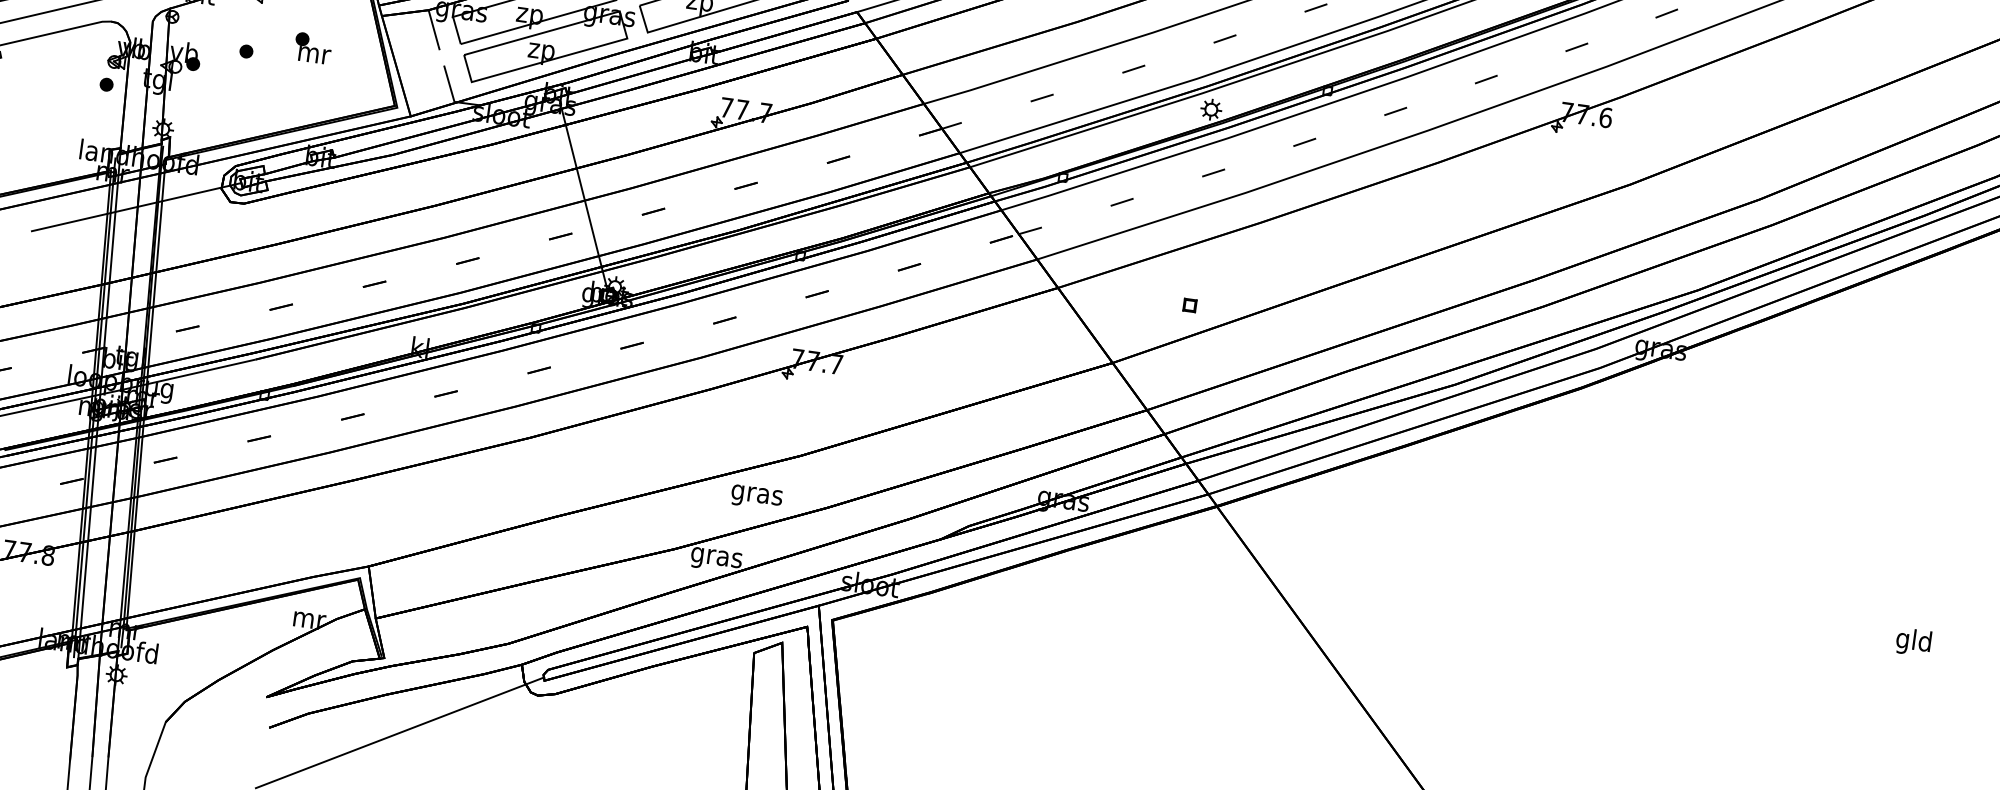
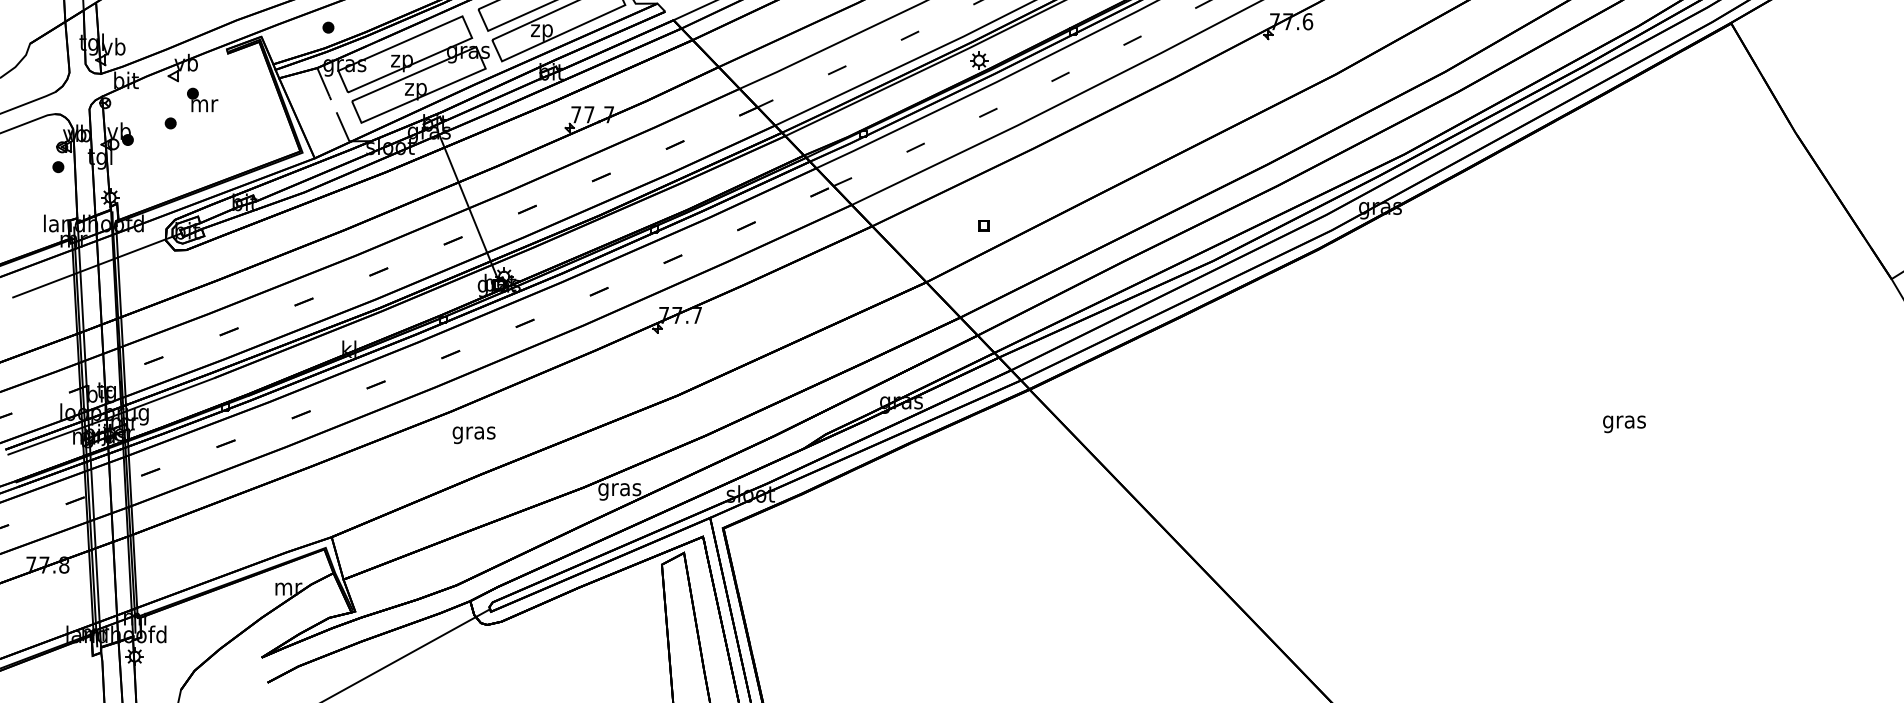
part: (312, 47) -> (202, 99), moved
text: (755, 497) -> (473, 435), moved
text: (1914, 642) -> (1624, 422), gld -> gras

